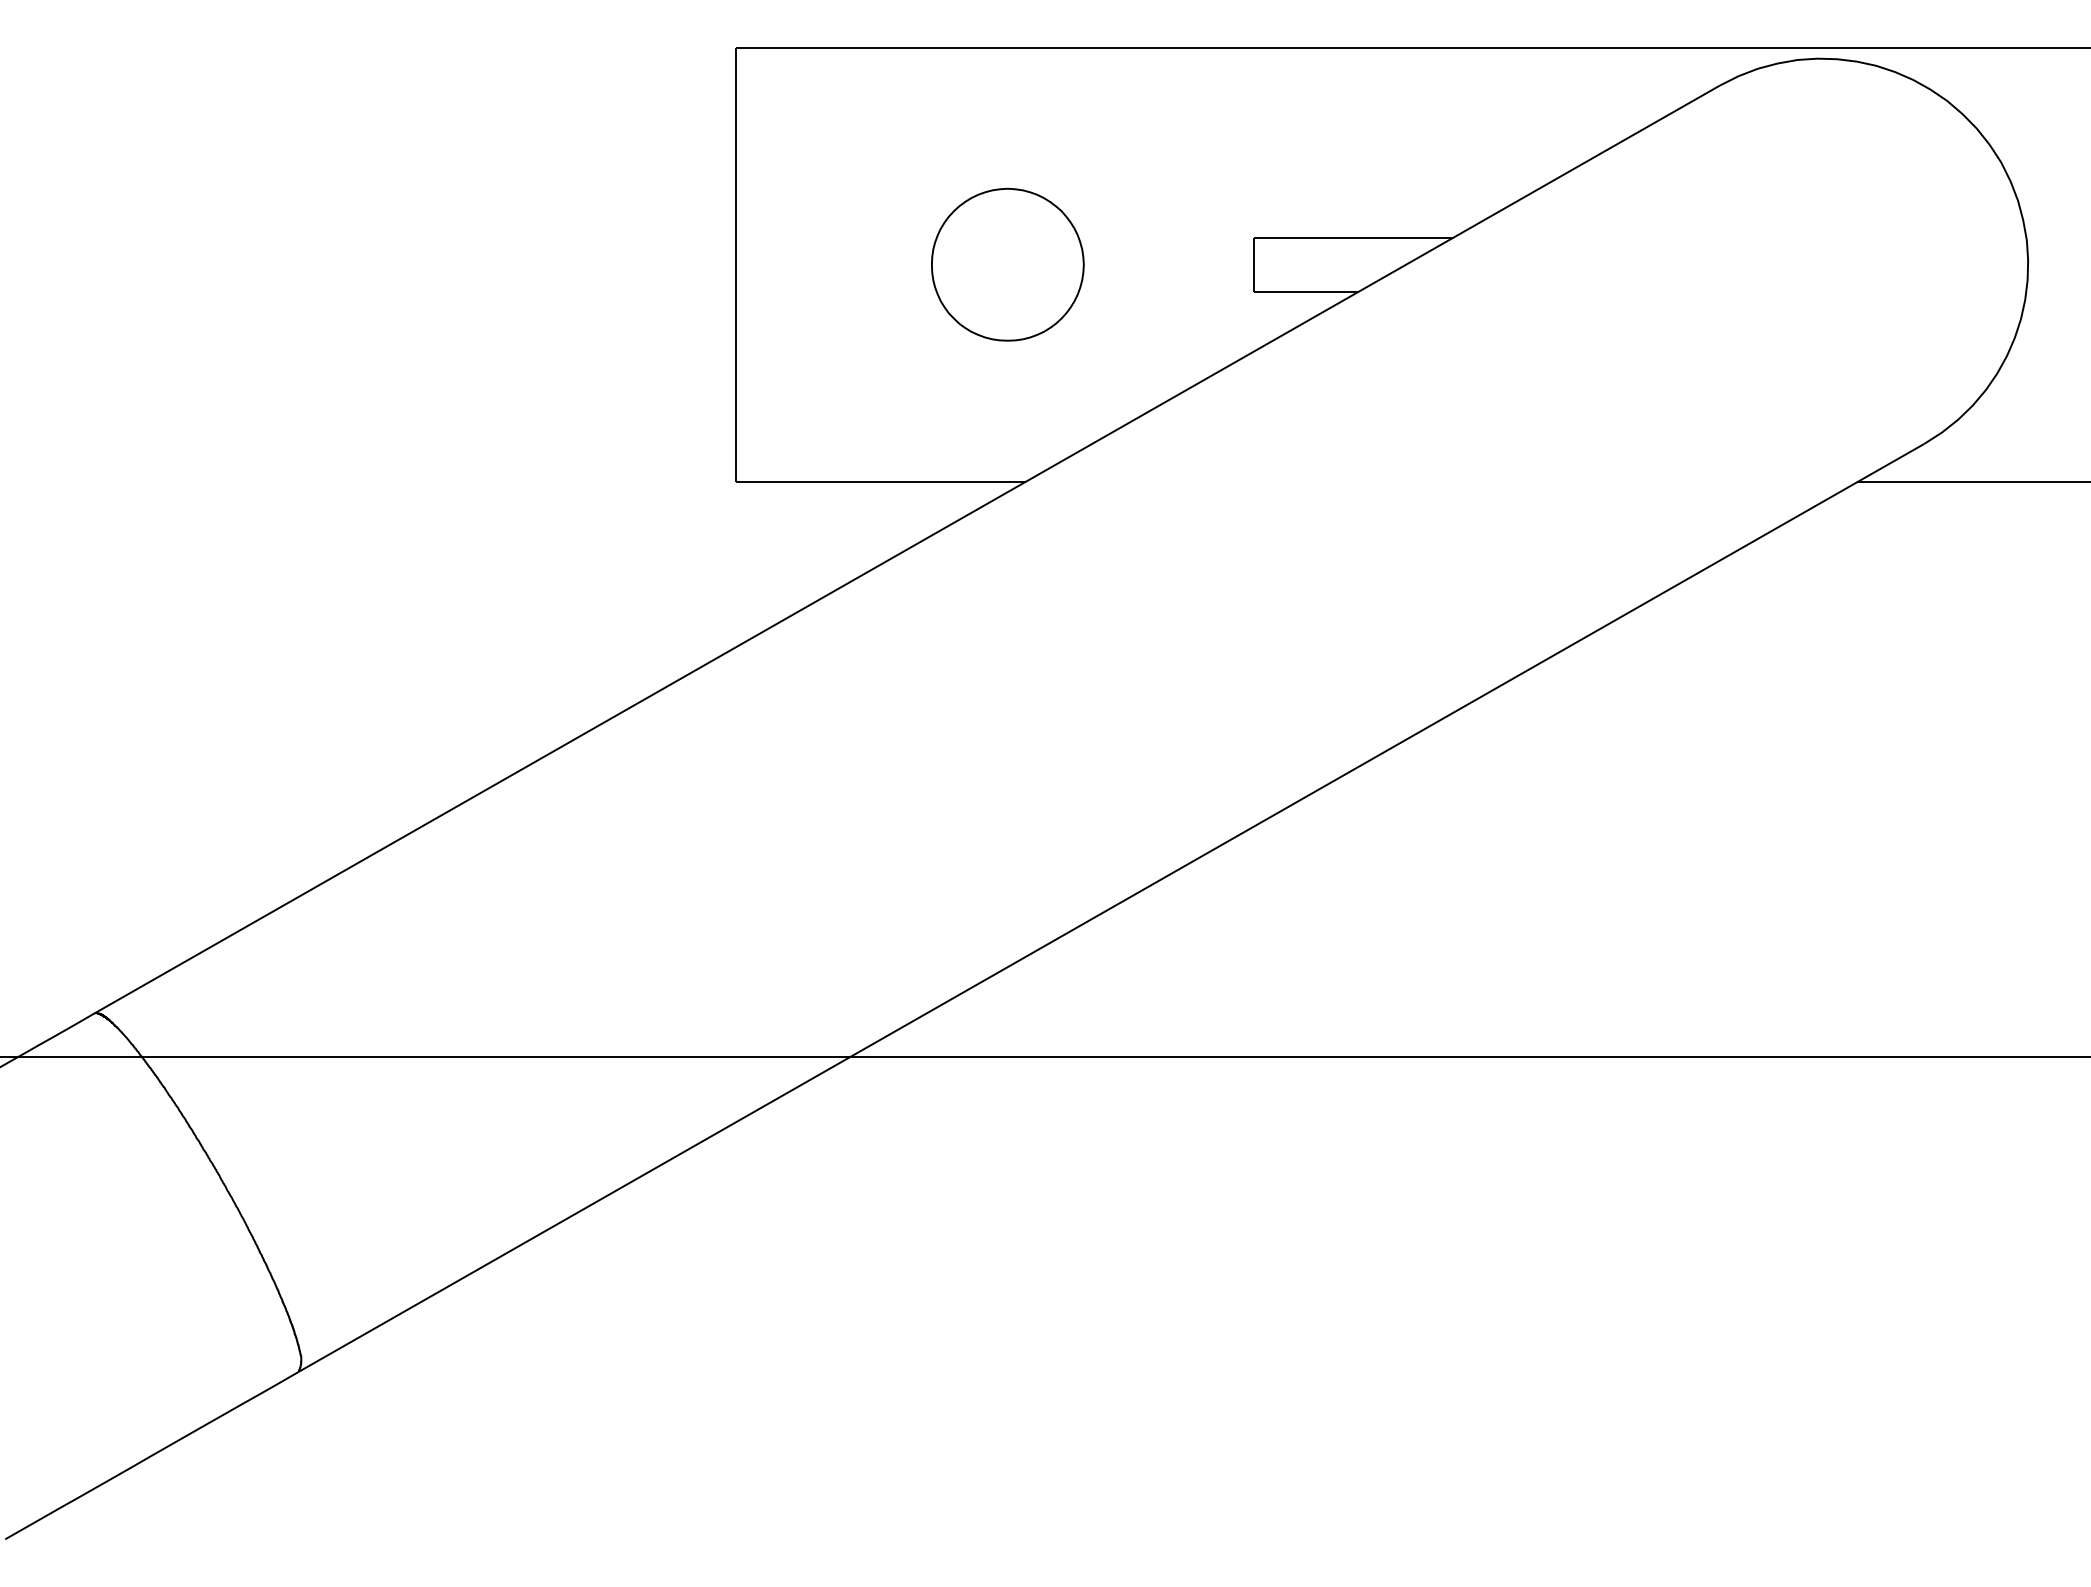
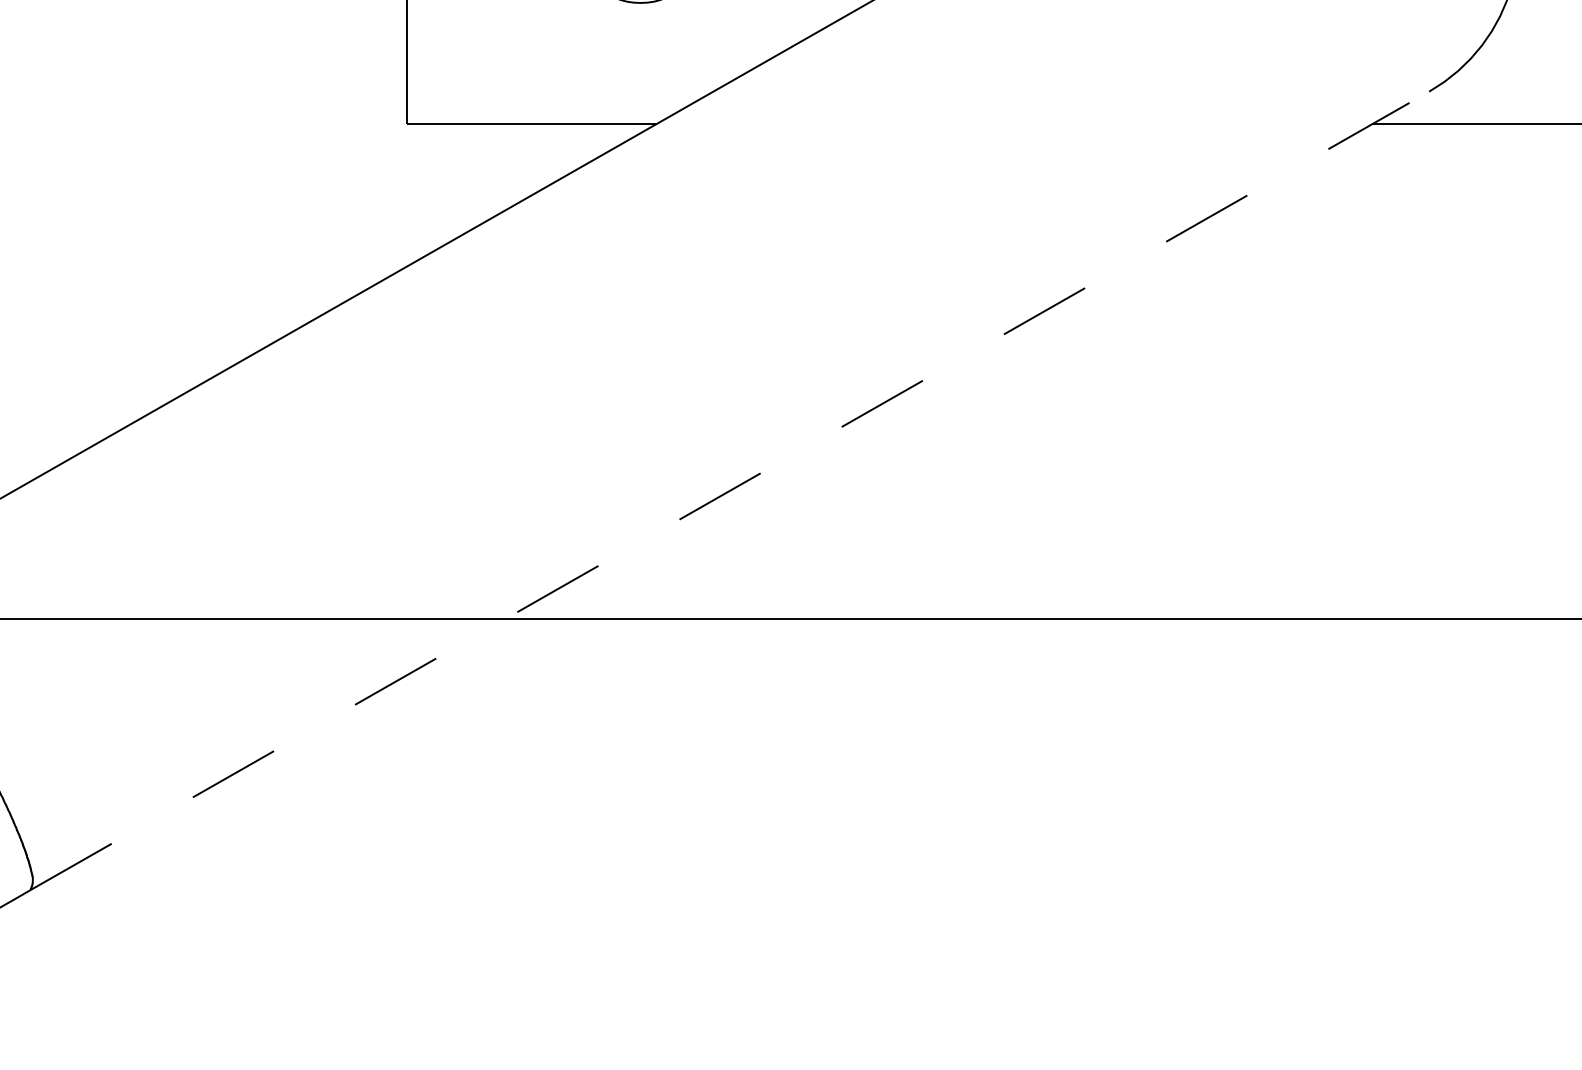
line: (1111, 907) -> (729, 490), solid -> dashed

